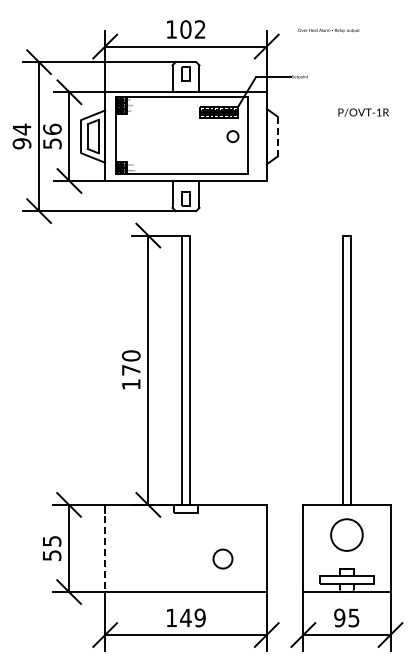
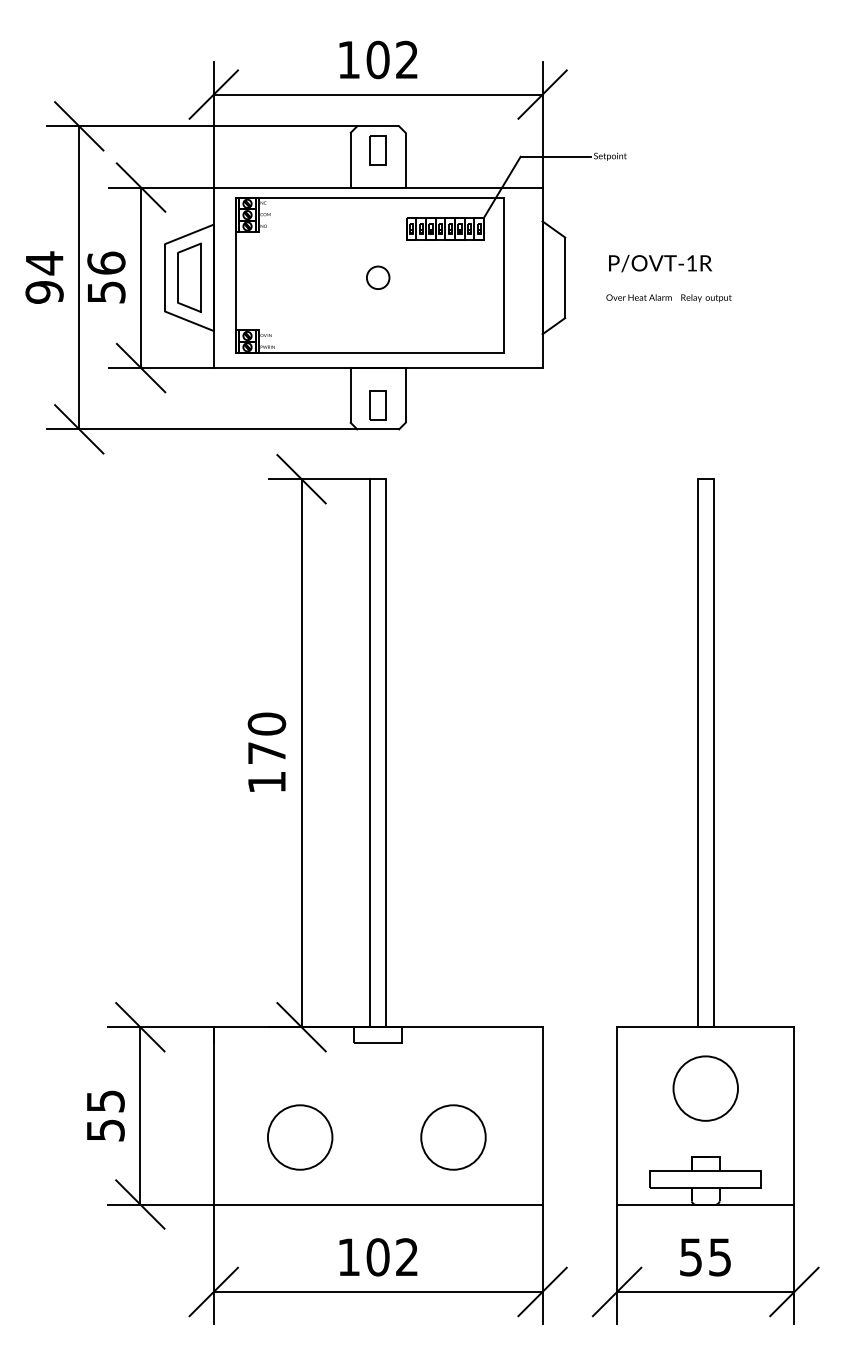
text: (328, 30) -> (668, 297), moved
text: (363, 112) -> (660, 263), moved
circle: (232, 136) -> (377, 277), moved
line: (277, 136) -> (564, 277), dashed -> solid
line: (105, 548) -> (214, 1115), dashed -> solid
circle: (147, 558) -> (299, 1136), added
circle: (222, 558) -> (452, 1136), size x1.67
text: (192, 617) -> (391, 1256), 149 -> 102
text: (339, 617) -> (690, 1256), 95 -> 55

